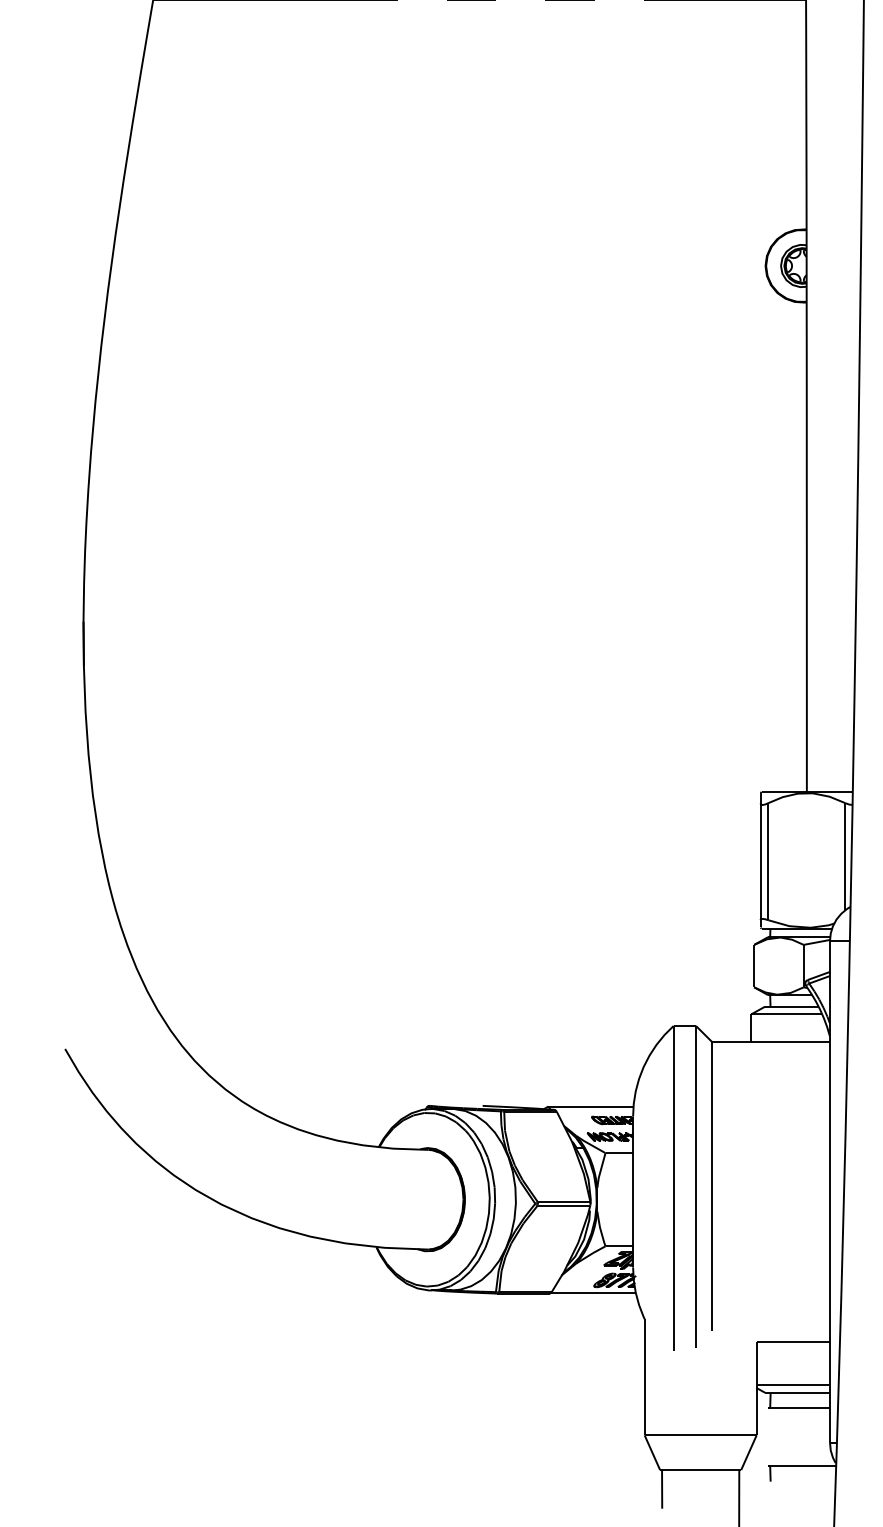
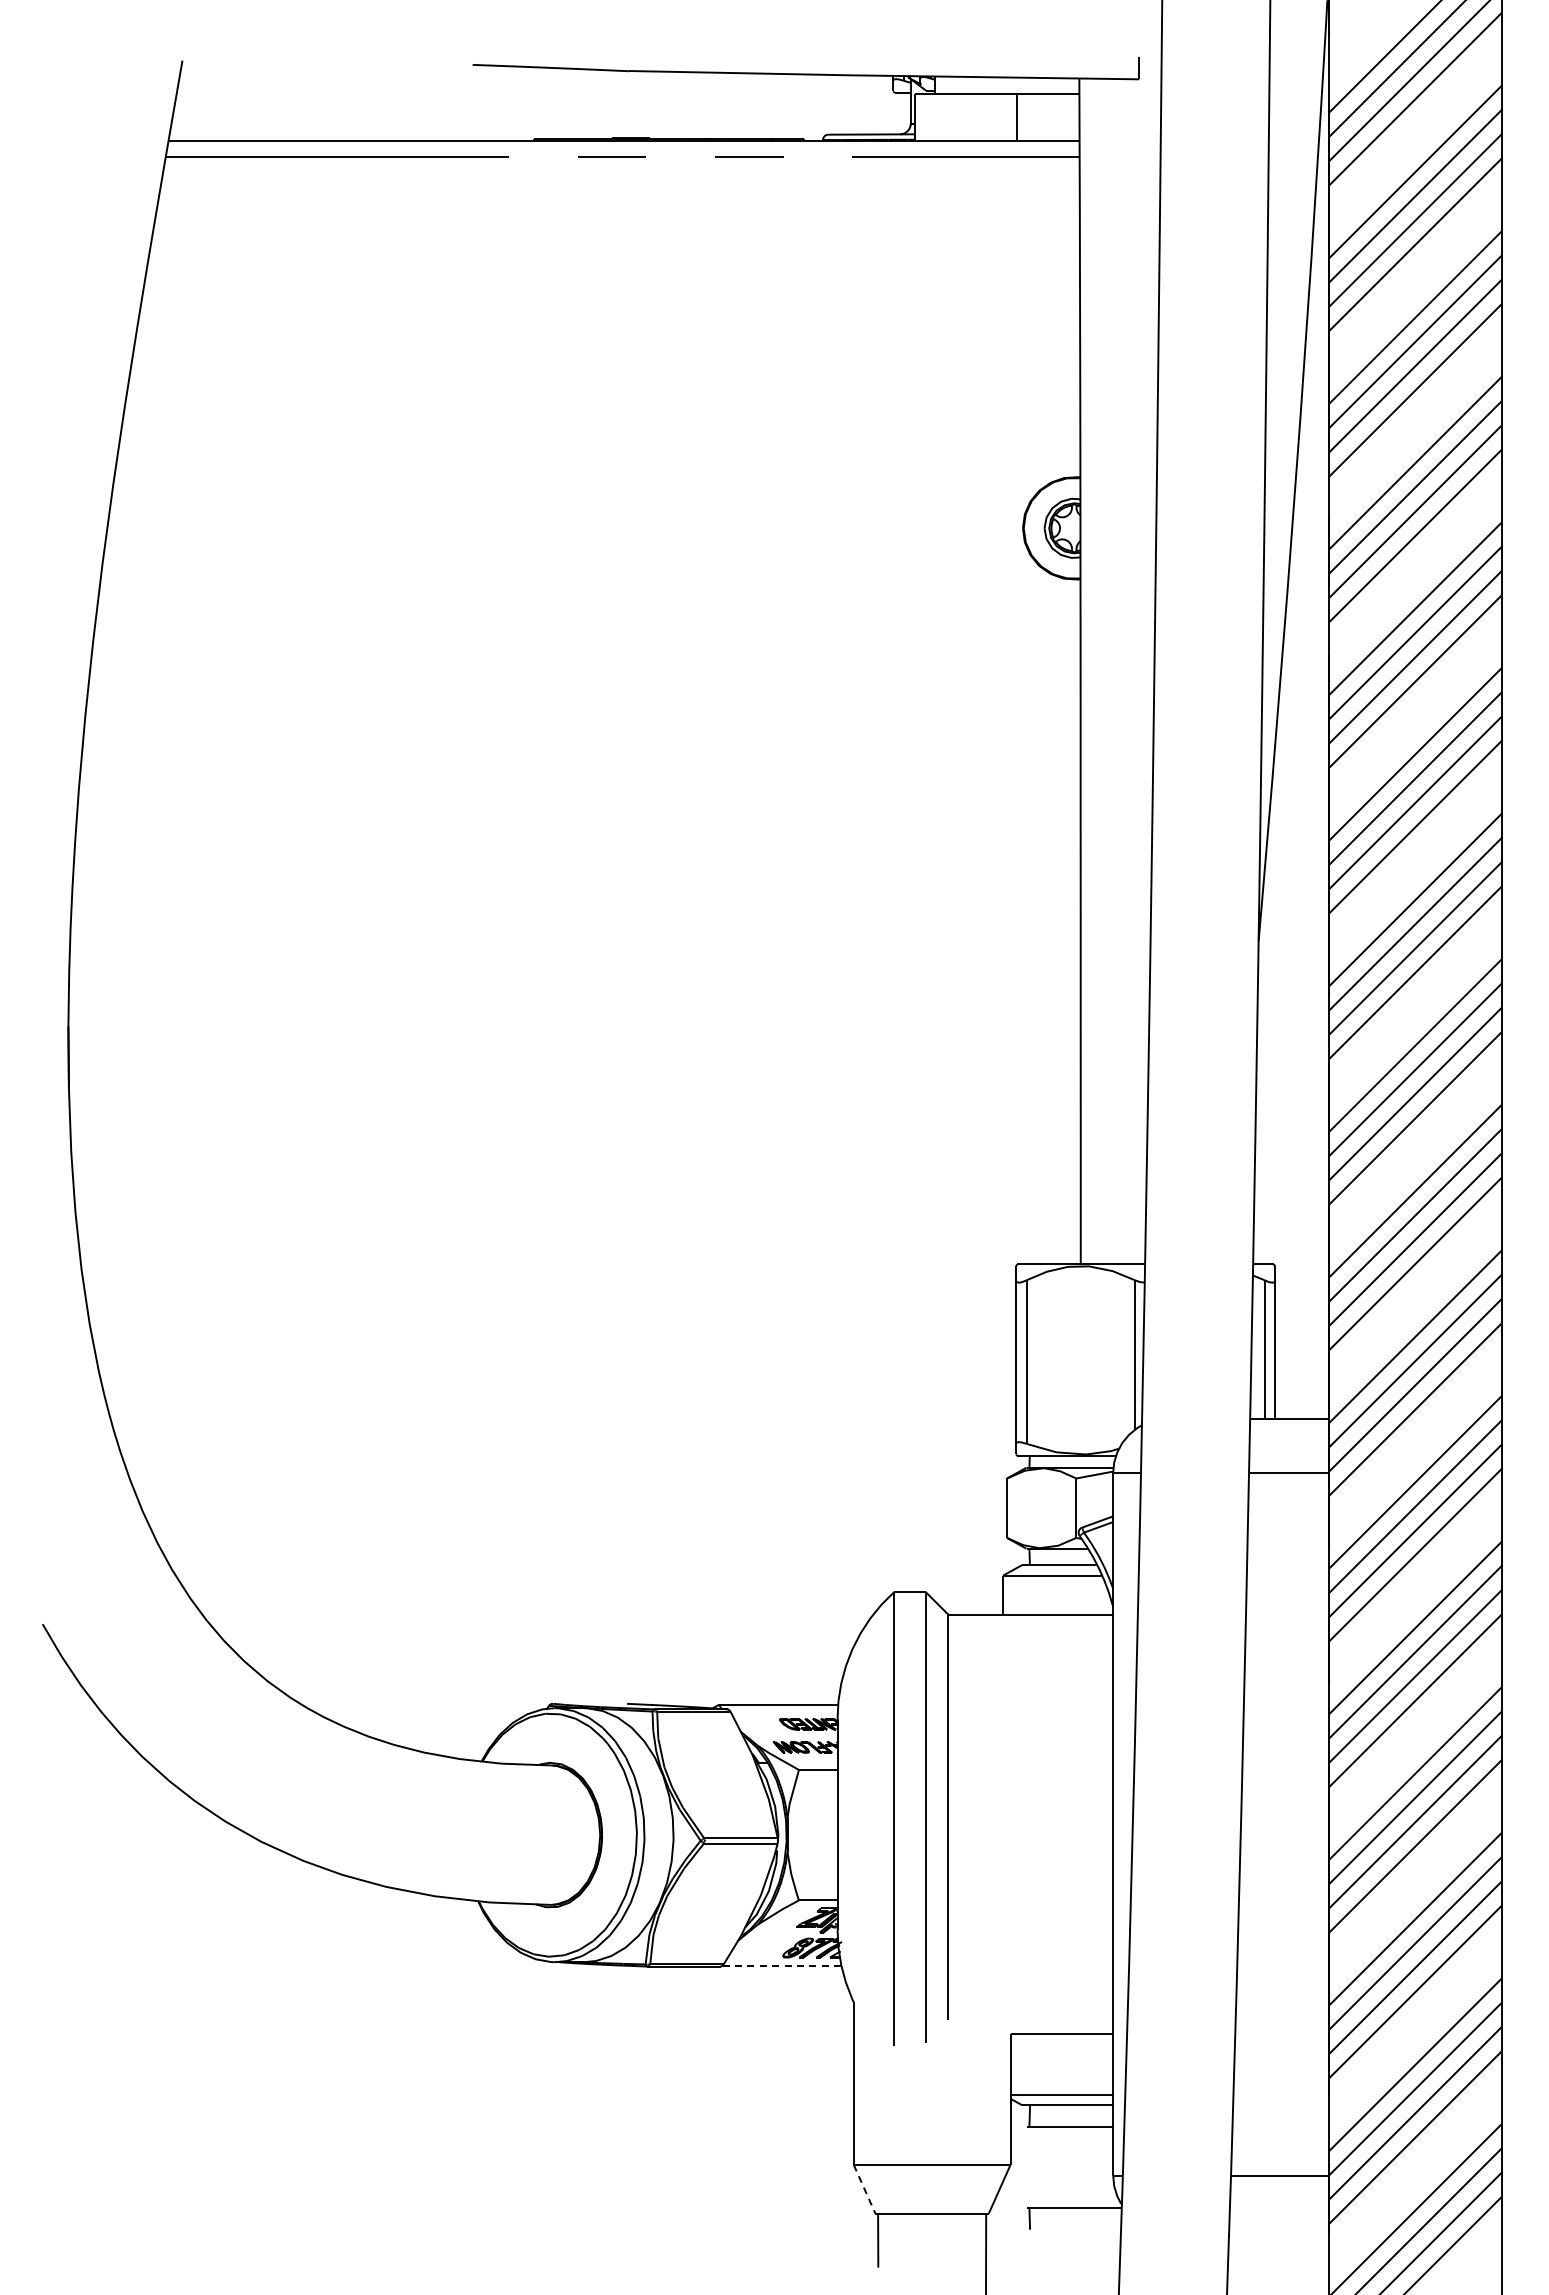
line: (593, 1292) -> (782, 1965), solid -> dashed
line: (652, 1452) -> (864, 2189), solid -> dashed

